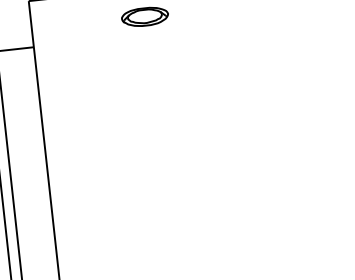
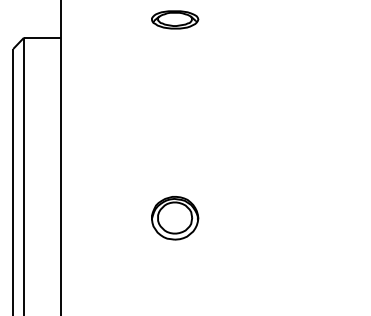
part: (167, 214) -> (175, 218), added

